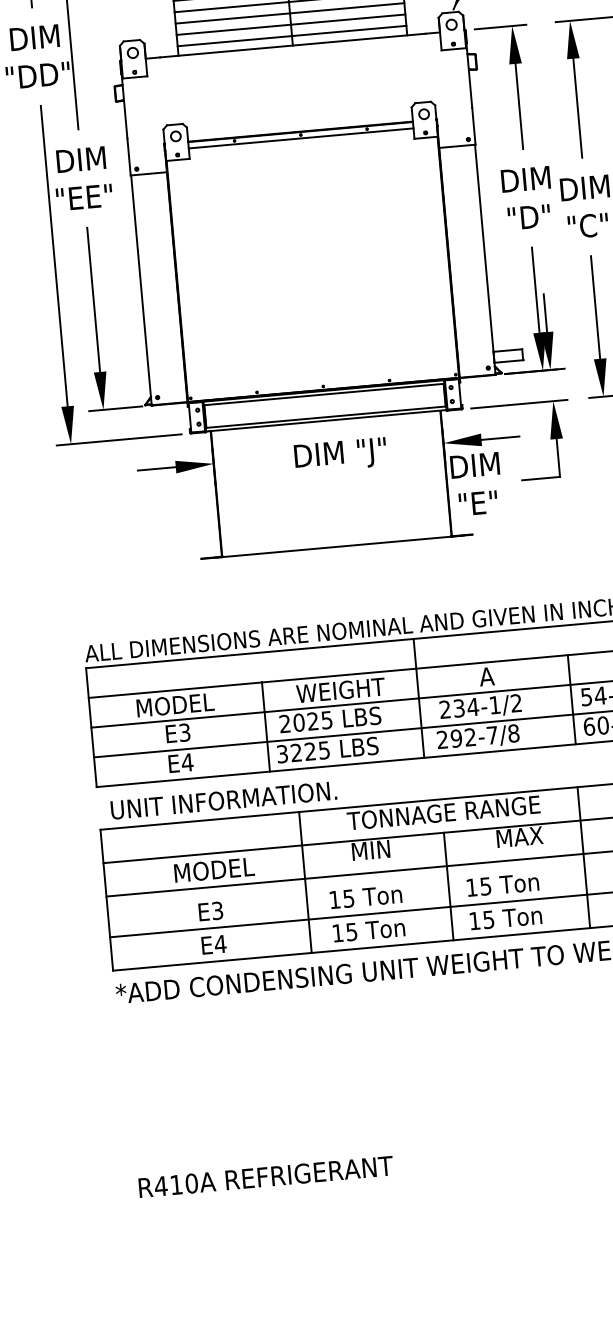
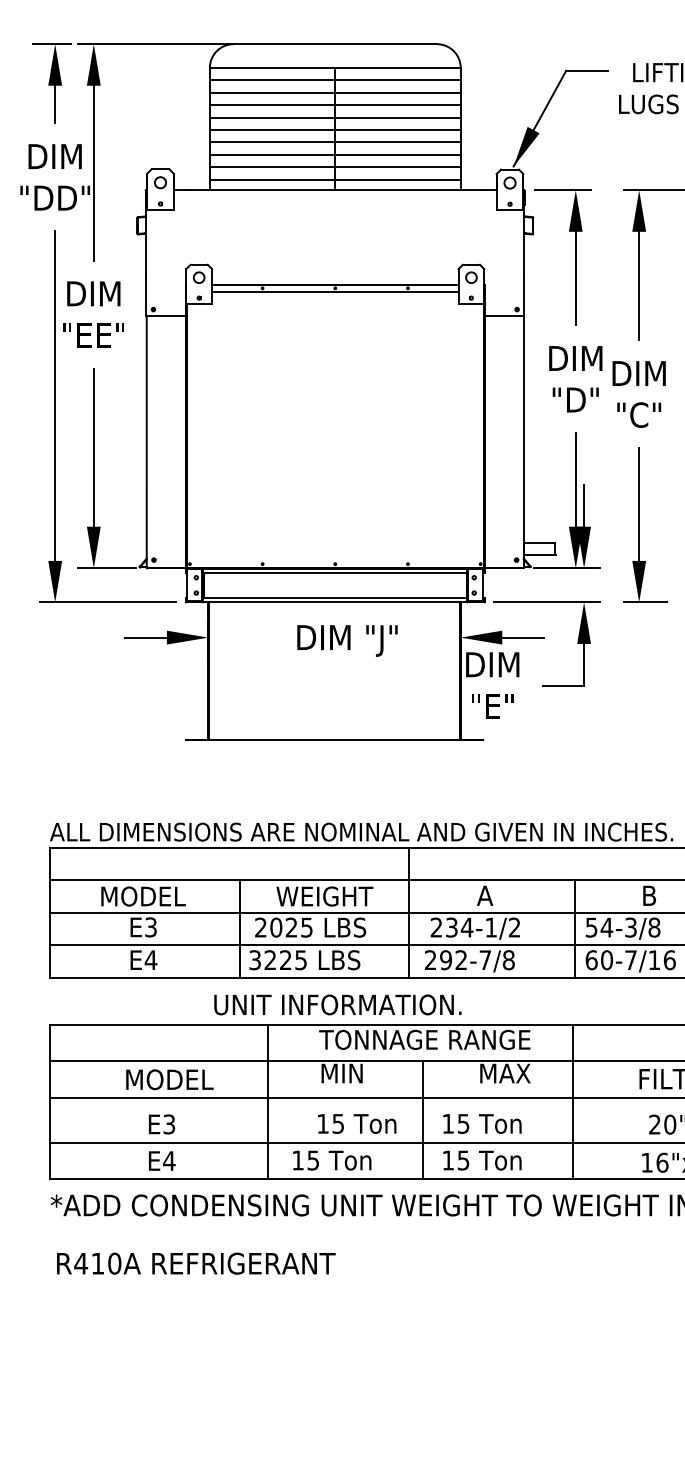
text: (223, 800) -> (337, 1004), moved
text: (366, 896) -> (357, 1123), moved
text: (266, 1176) -> (196, 1263), moved

